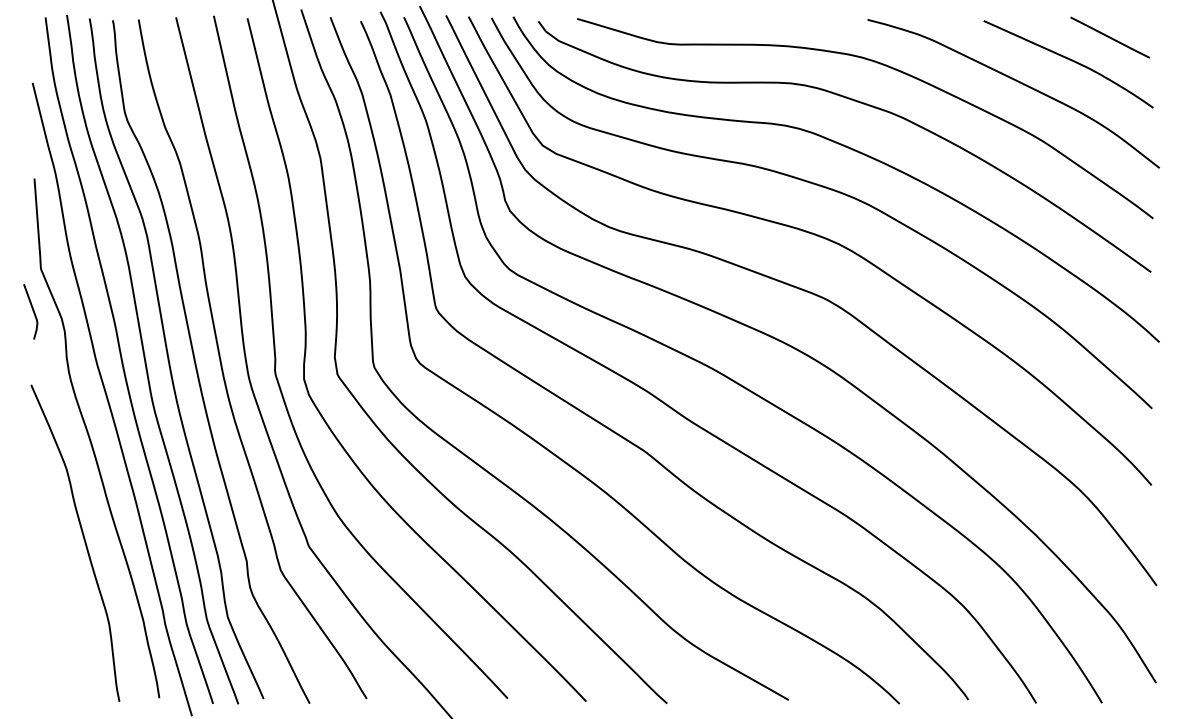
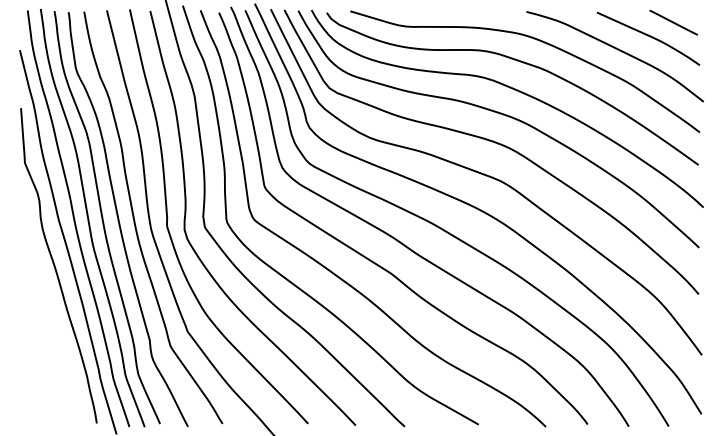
curve: (31, 310) -> (19, 188), removed
curve: (83, 541) -> (50, 328), removed

